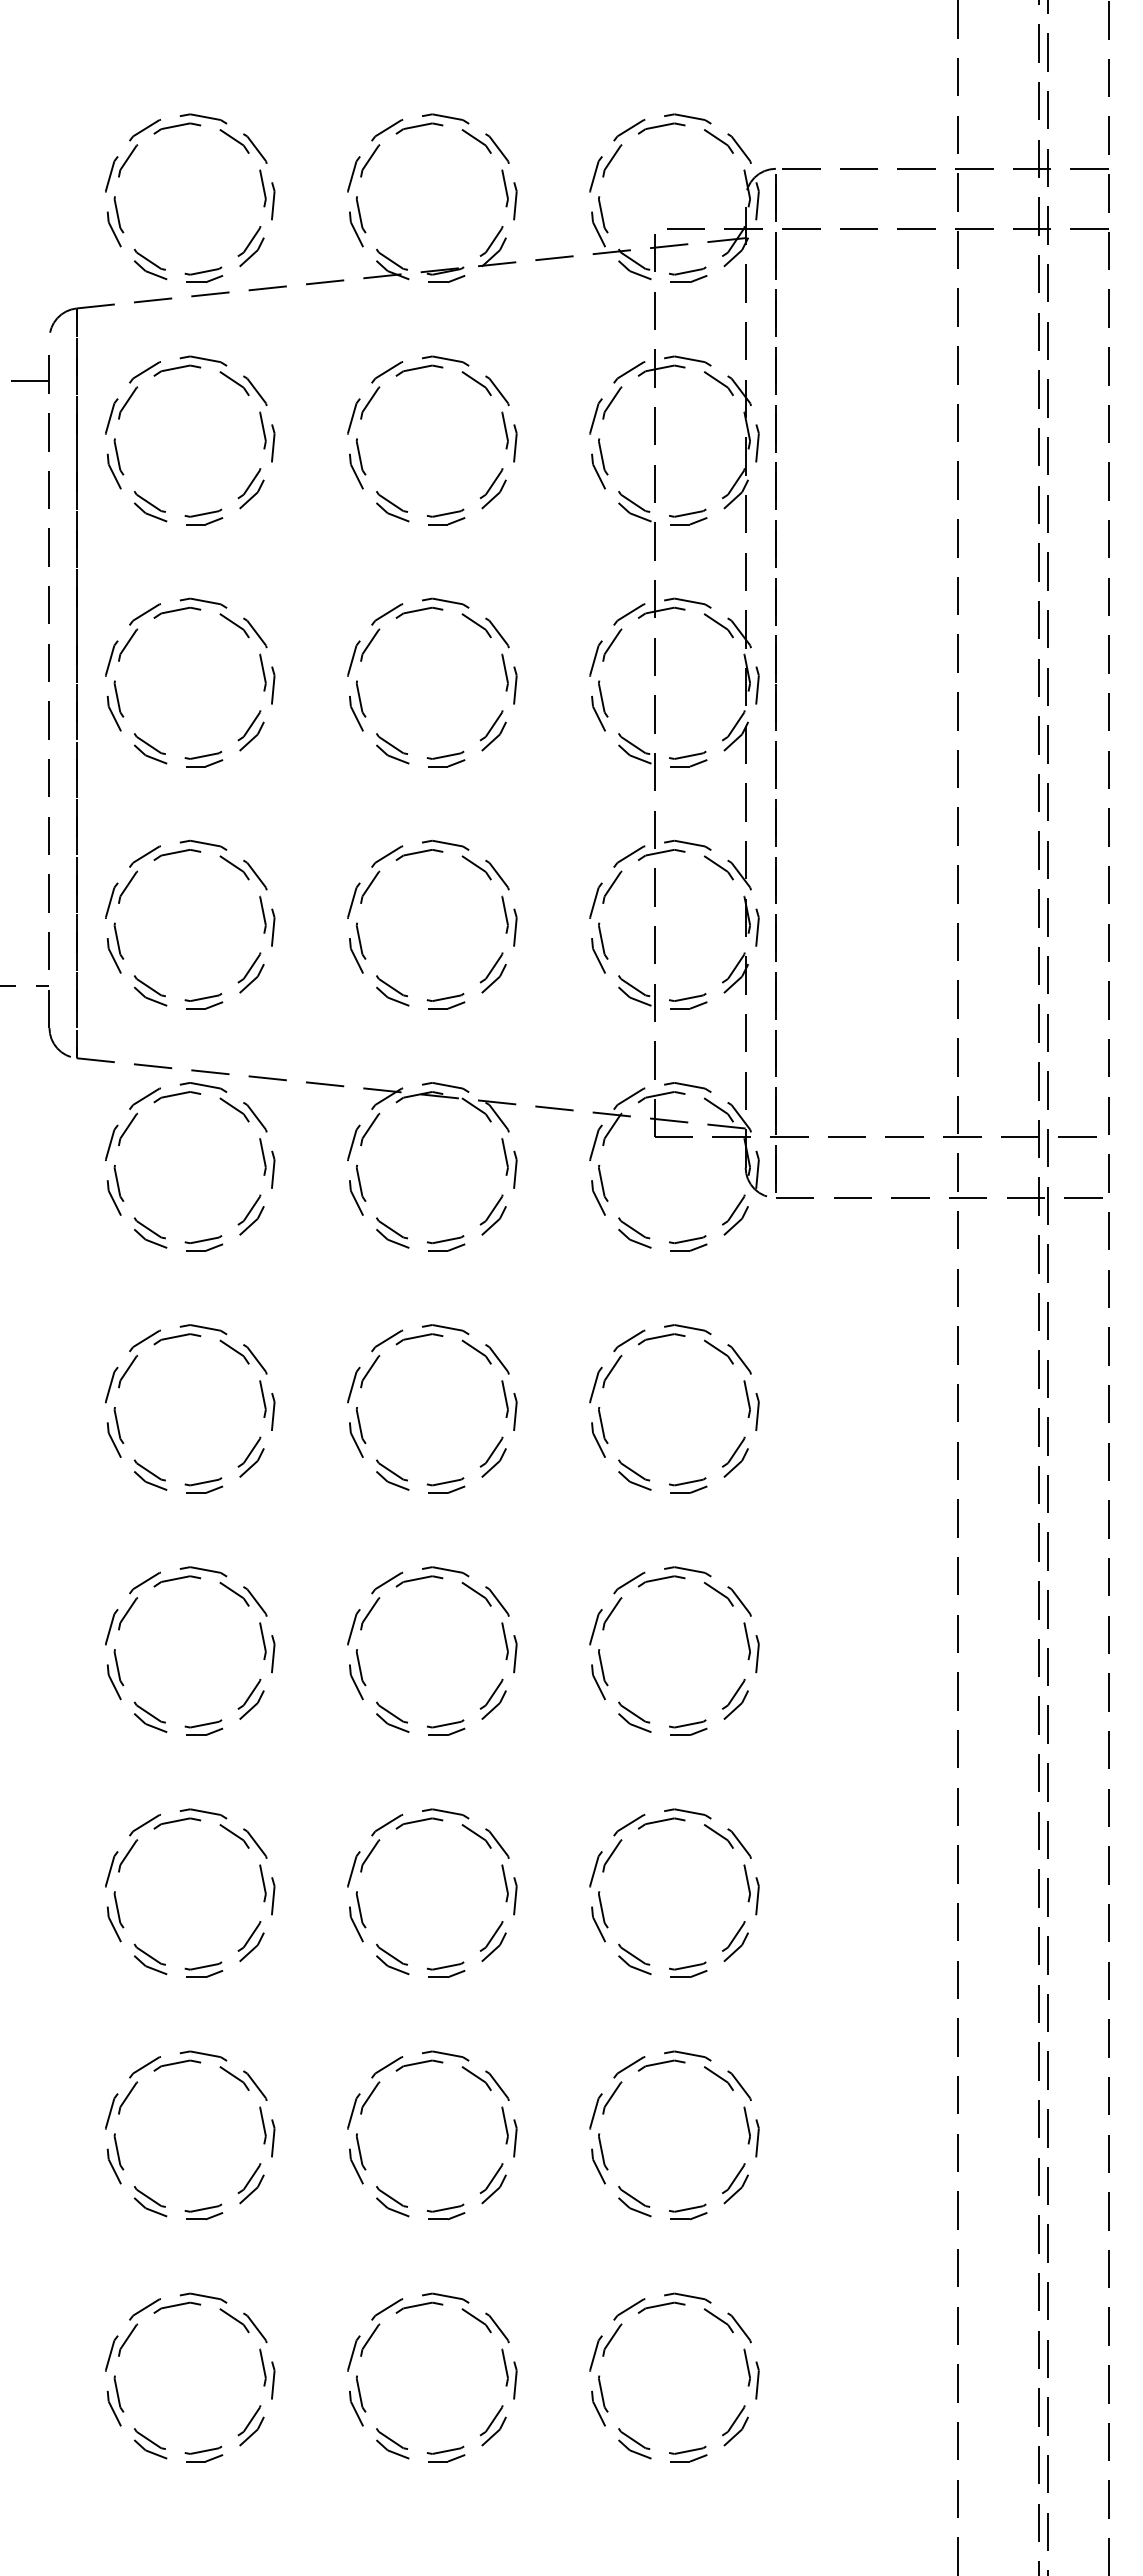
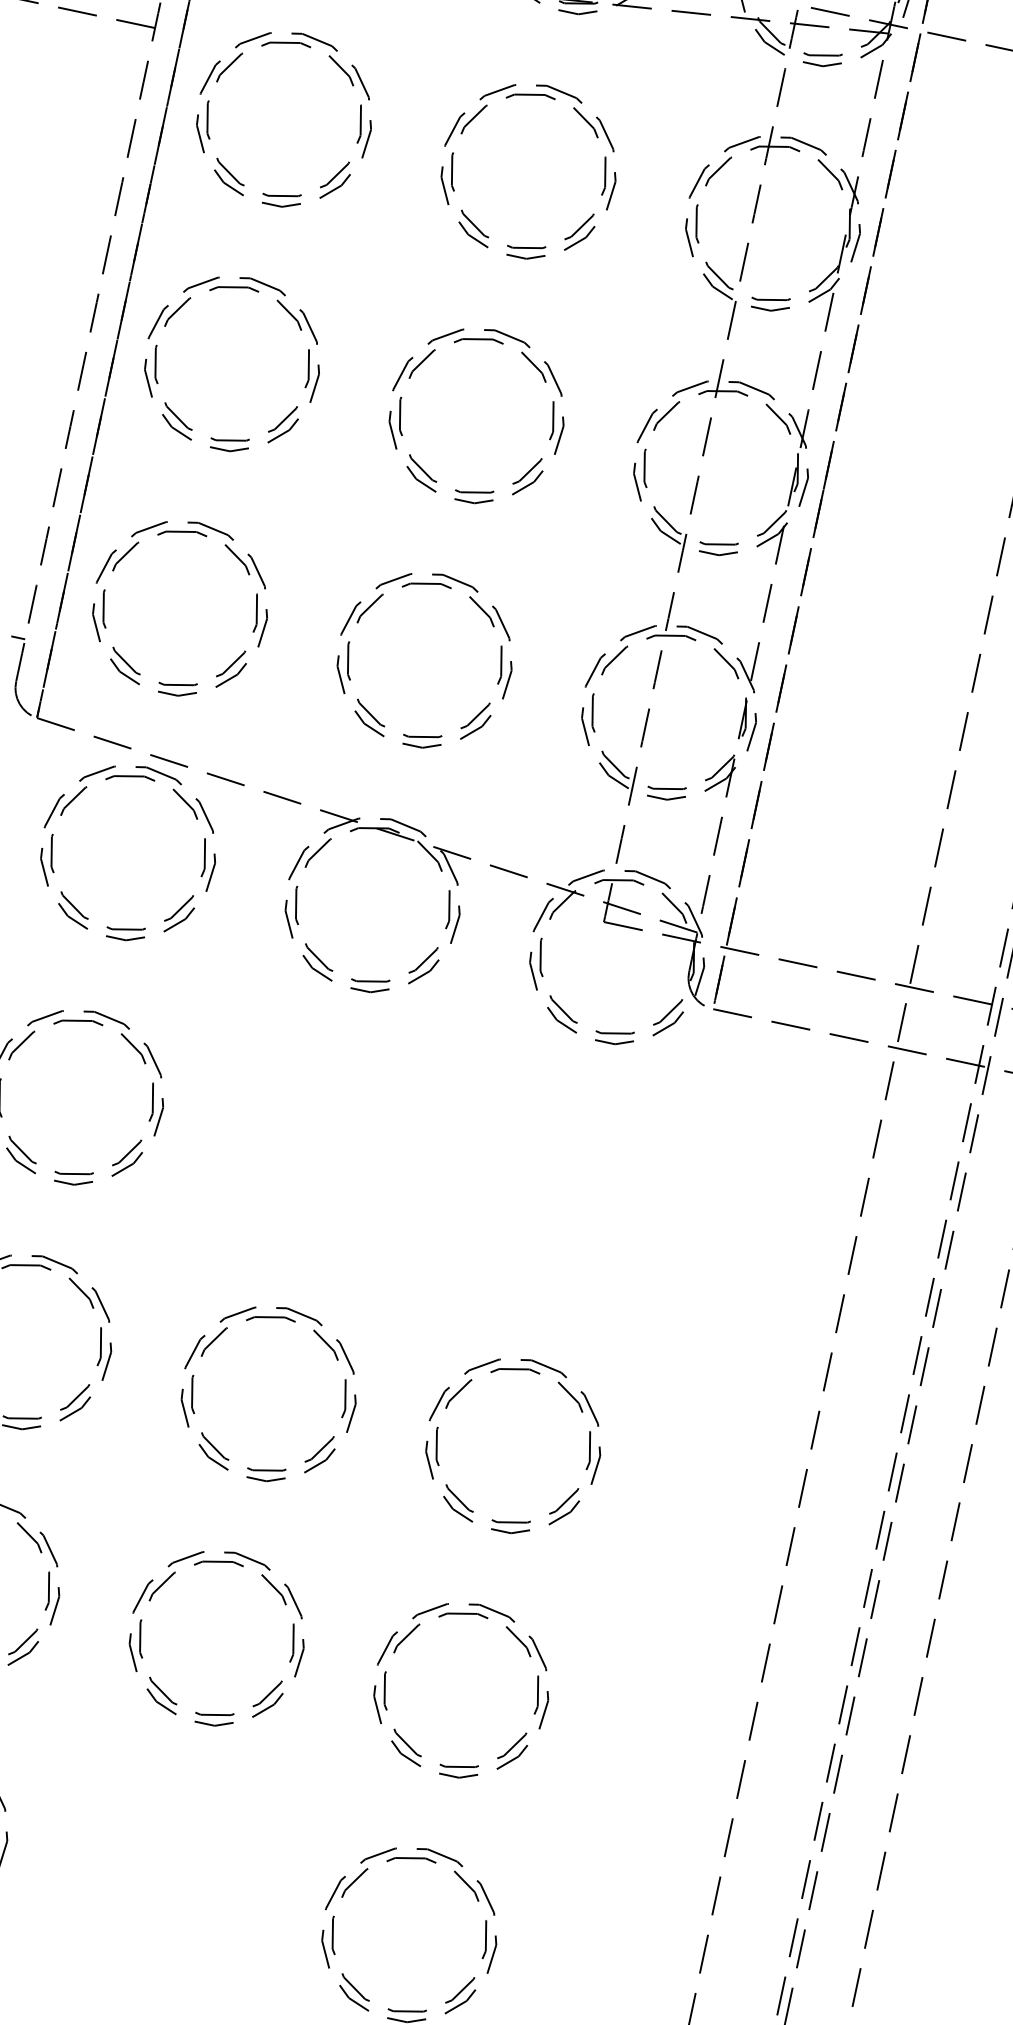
part: (416, 1338) -> (320, 1074), removed
part: (658, 1338) -> (564, 1125), removed
part: (418, 2064) -> (166, 1807), removed

